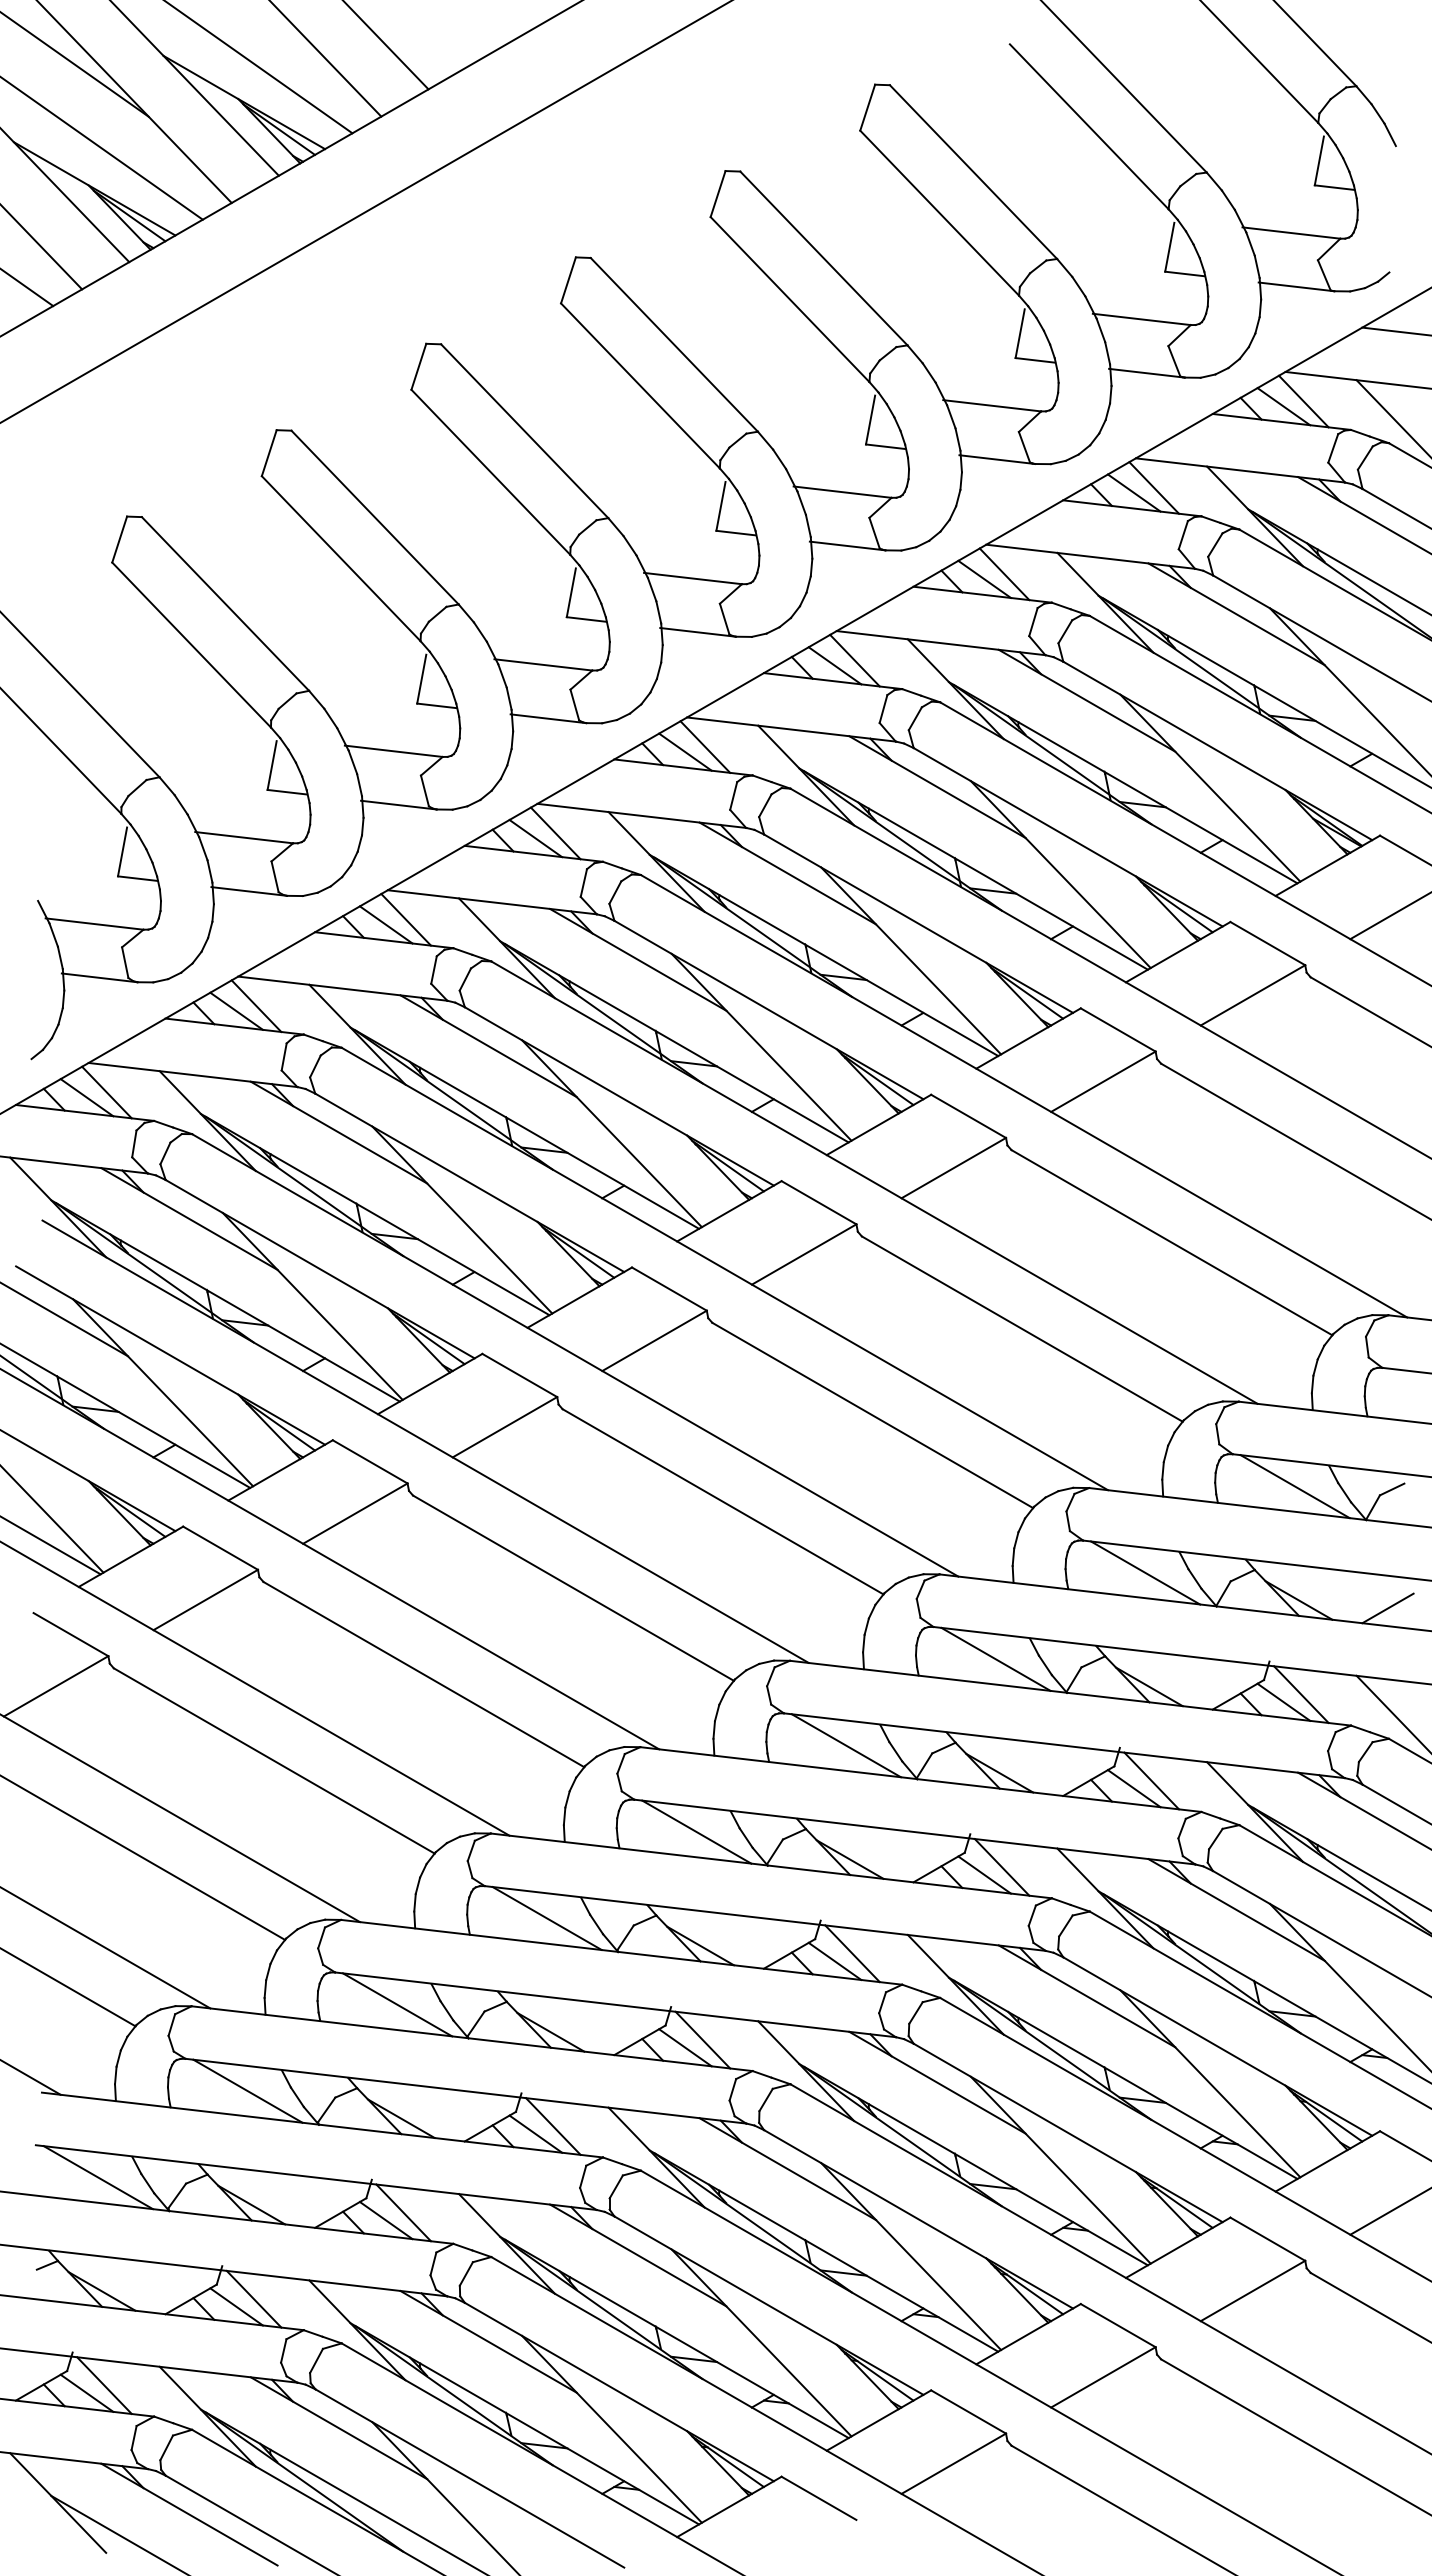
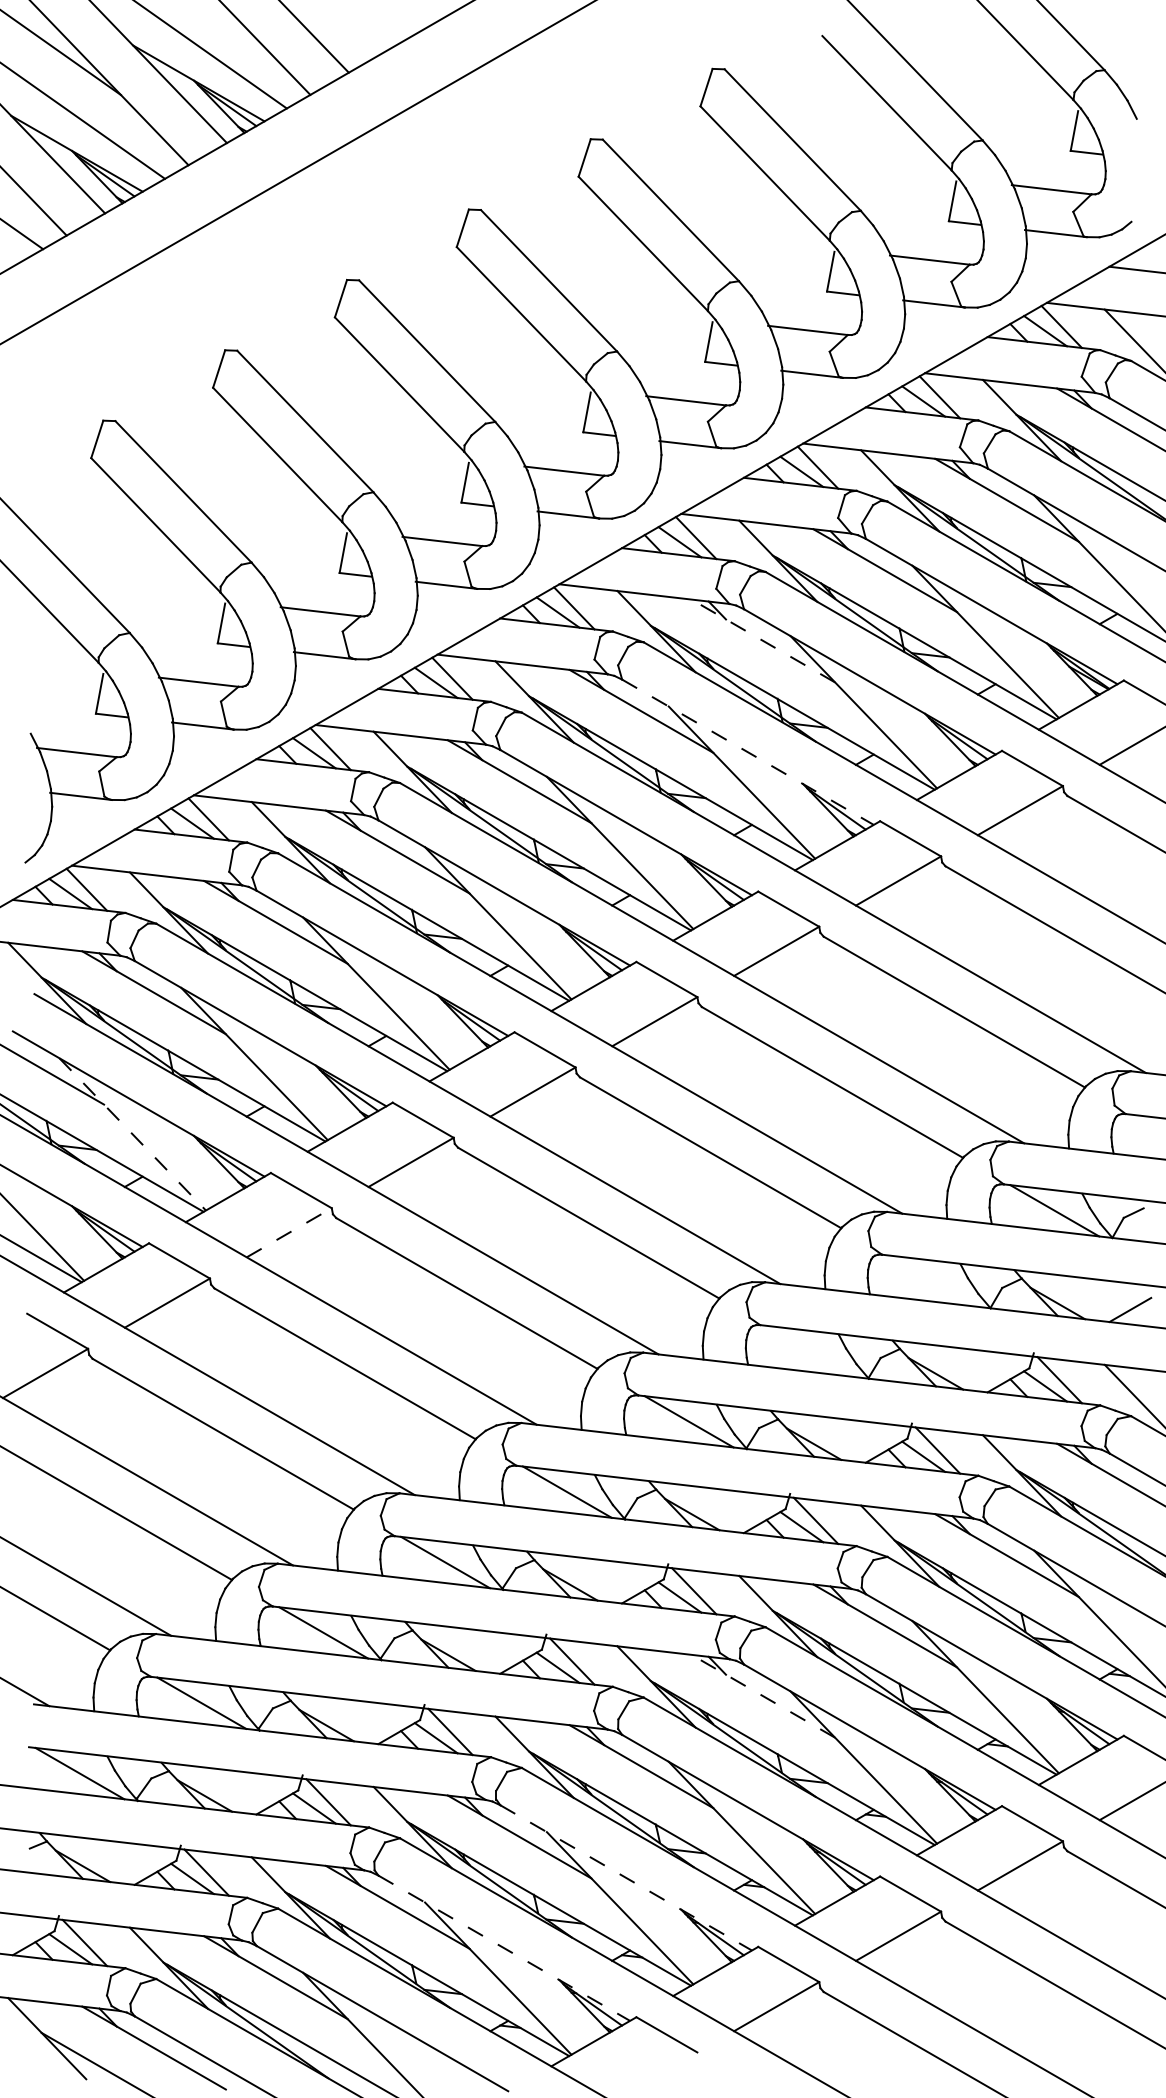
line: (937, 787) -> (763, 641), solid -> dashed
line: (918, 923) -> (747, 752), solid -> dashed
line: (163, 1392) -> (132, 1134), solid -> dashed
line: (355, 1513) -> (289, 1232), solid -> dashed
line: (1145, 1572) -> (932, 1280), removed
line: (995, 1658) -> (810, 1350), removed
line: (937, 2082) -> (763, 1696), solid -> dashed
line: (769, 2305) -> (626, 1877), solid -> dashed
line: (619, 2392) -> (504, 1948), solid -> dashed

